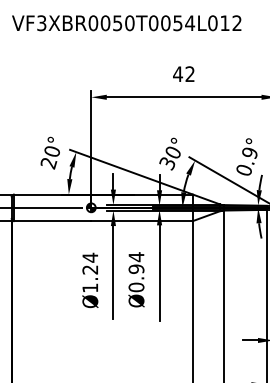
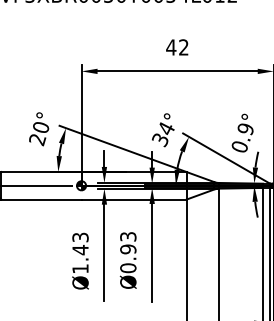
text: (173, 152) -> (166, 128), 30° -> 34°
text: (136, 257) -> (128, 237), Ø0.94 -> Ø0.93
text: (90, 263) -> (80, 243), Ø1.24 -> Ø1.43

